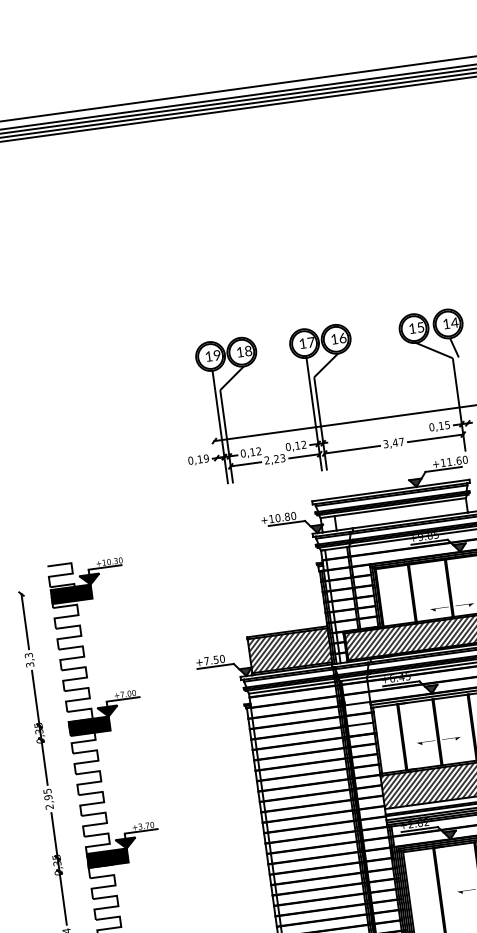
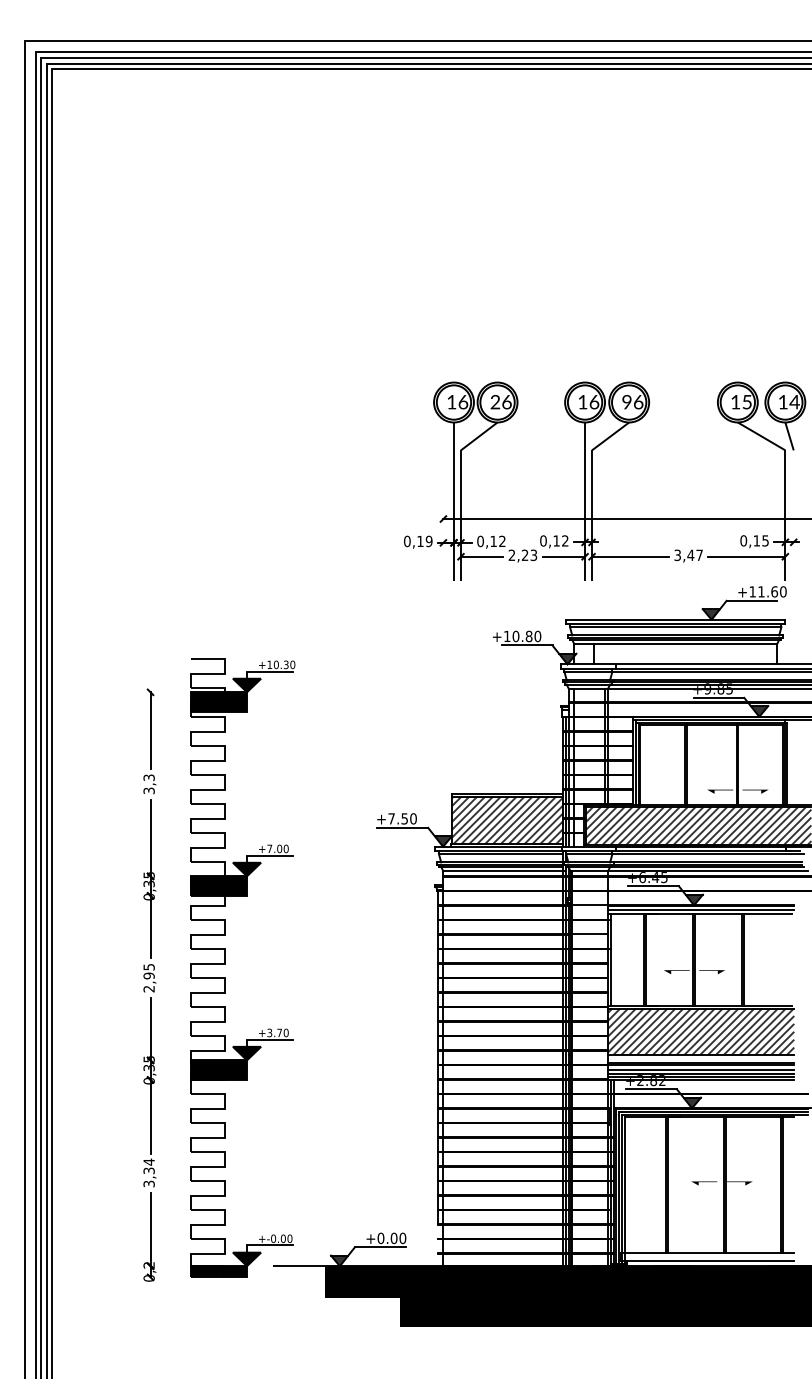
text: (334, 339) -> (626, 402), 16 -> 96
text: (311, 342) -> (594, 402), 17 -> 16
text: (243, 351) -> (500, 402), 18 -> 26
text: (217, 355) -> (463, 402), 19 -> 16

